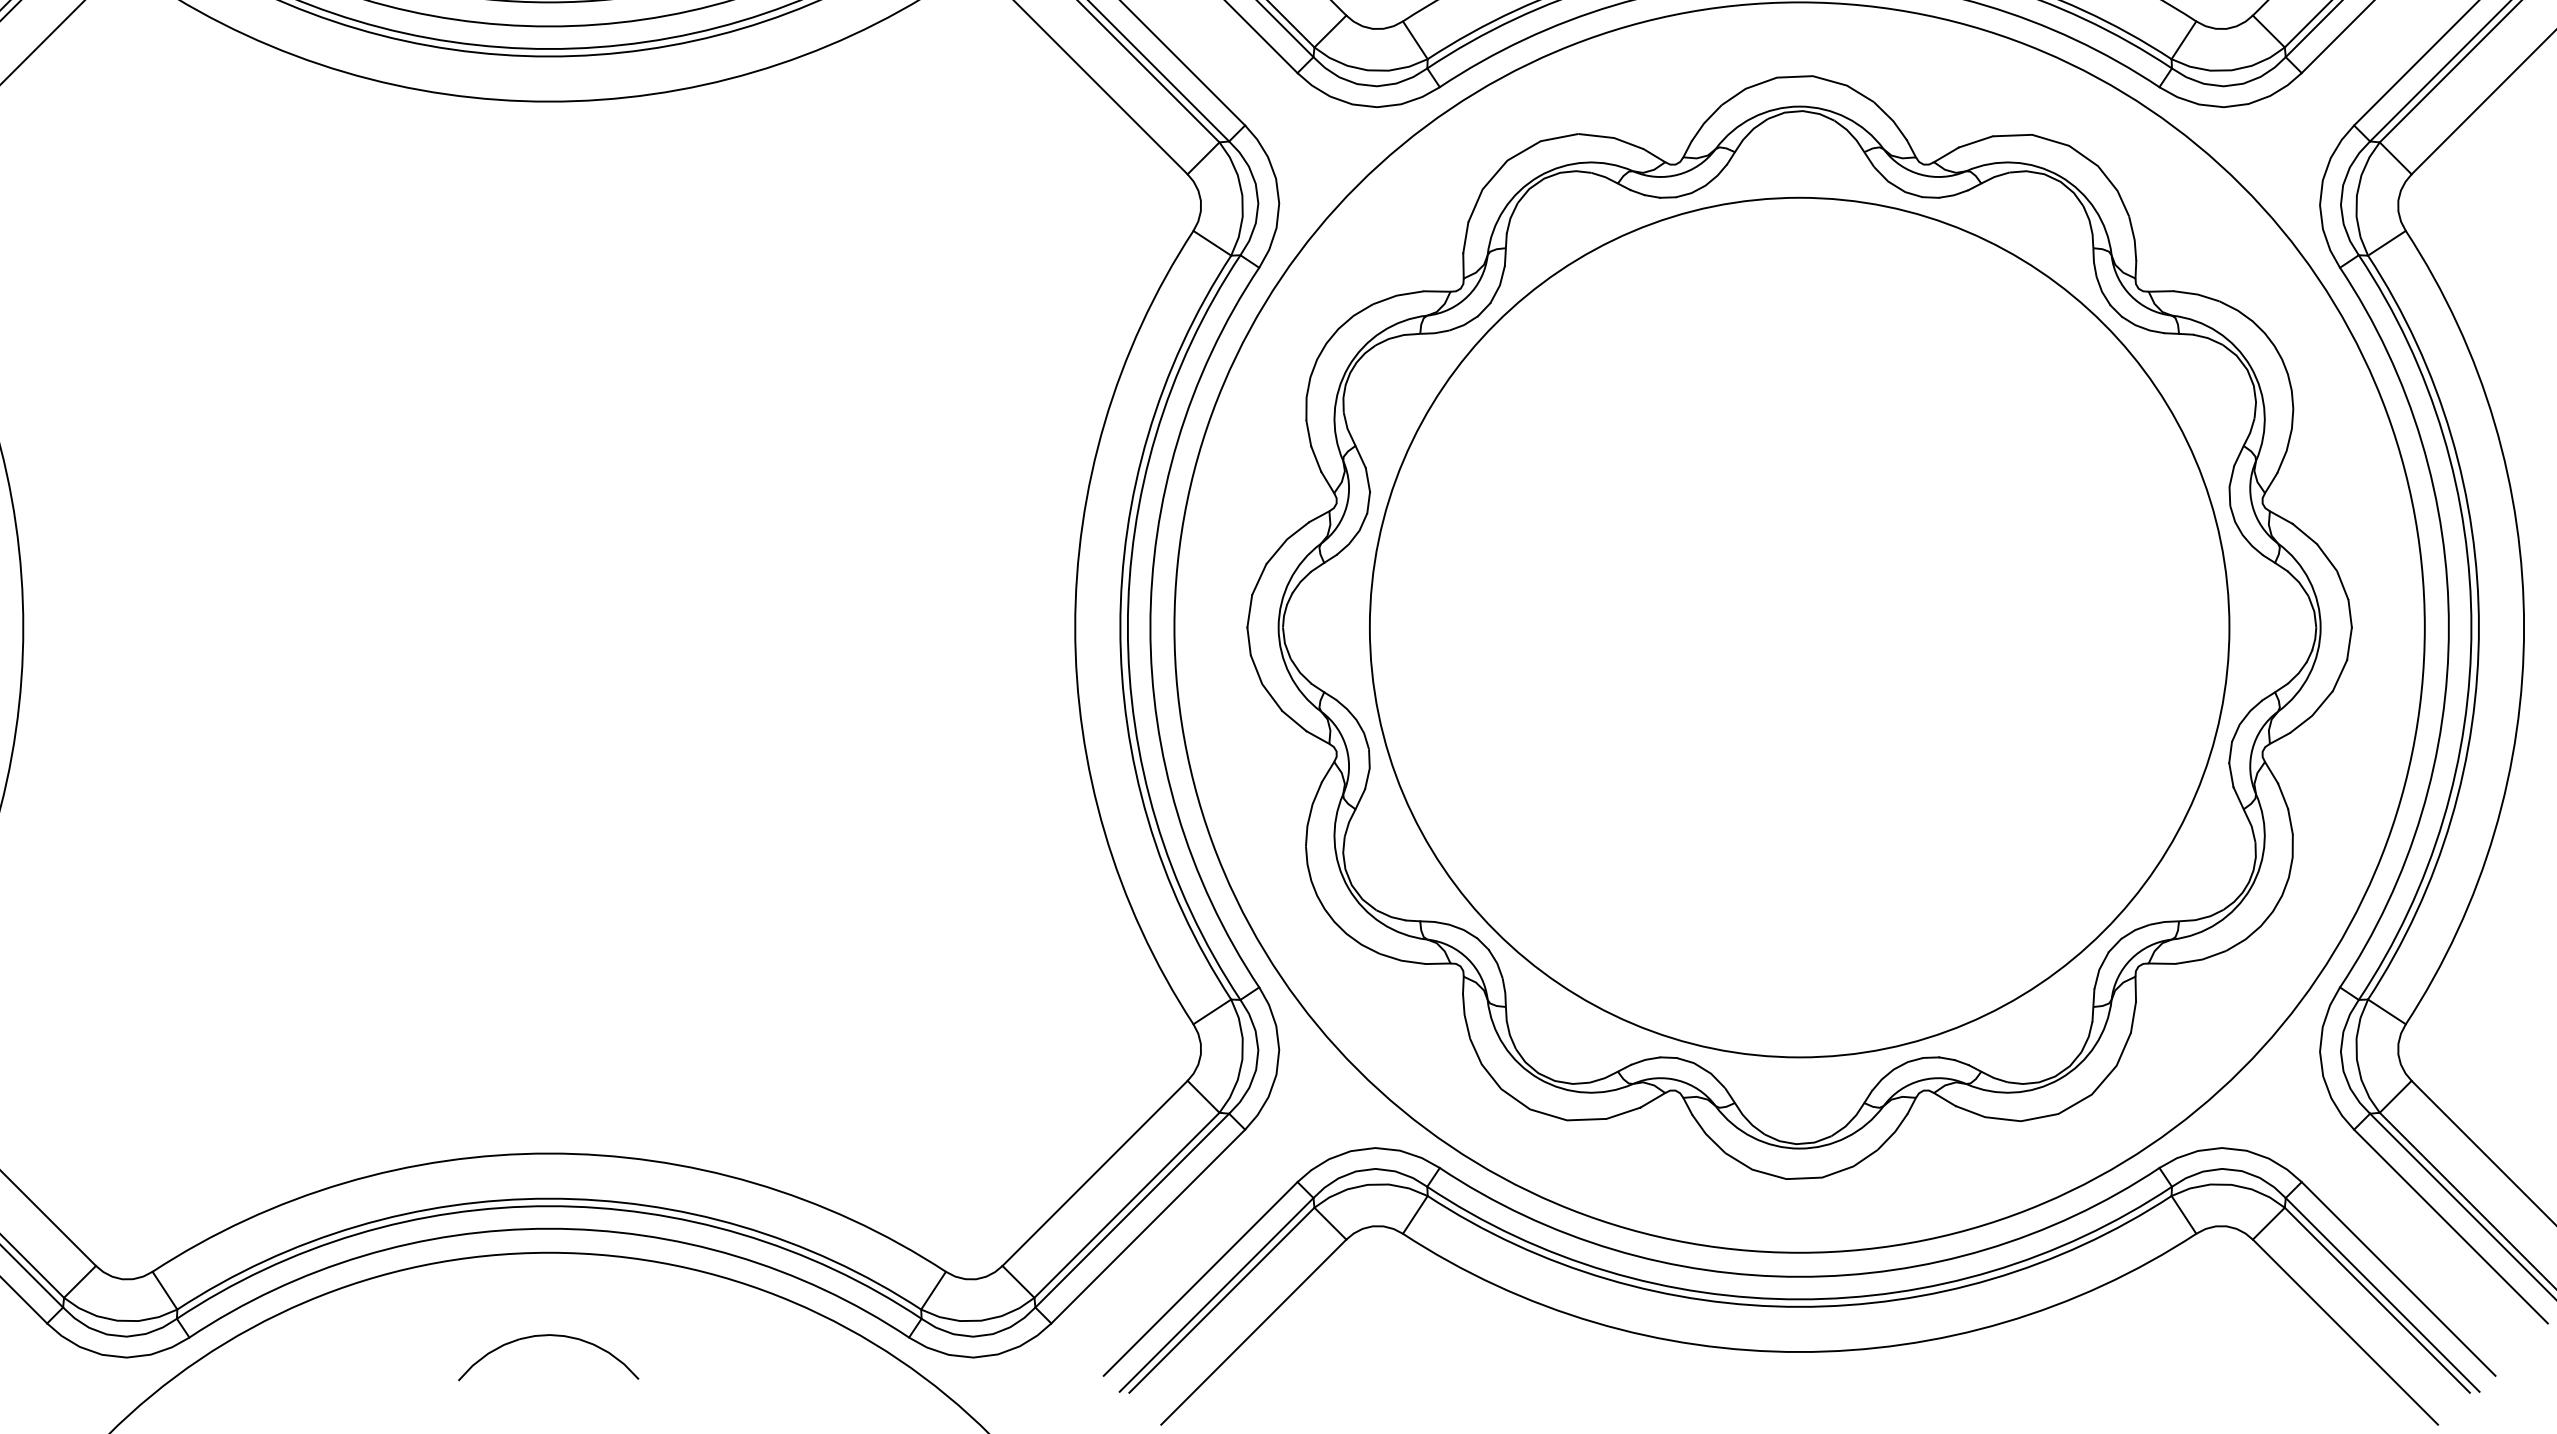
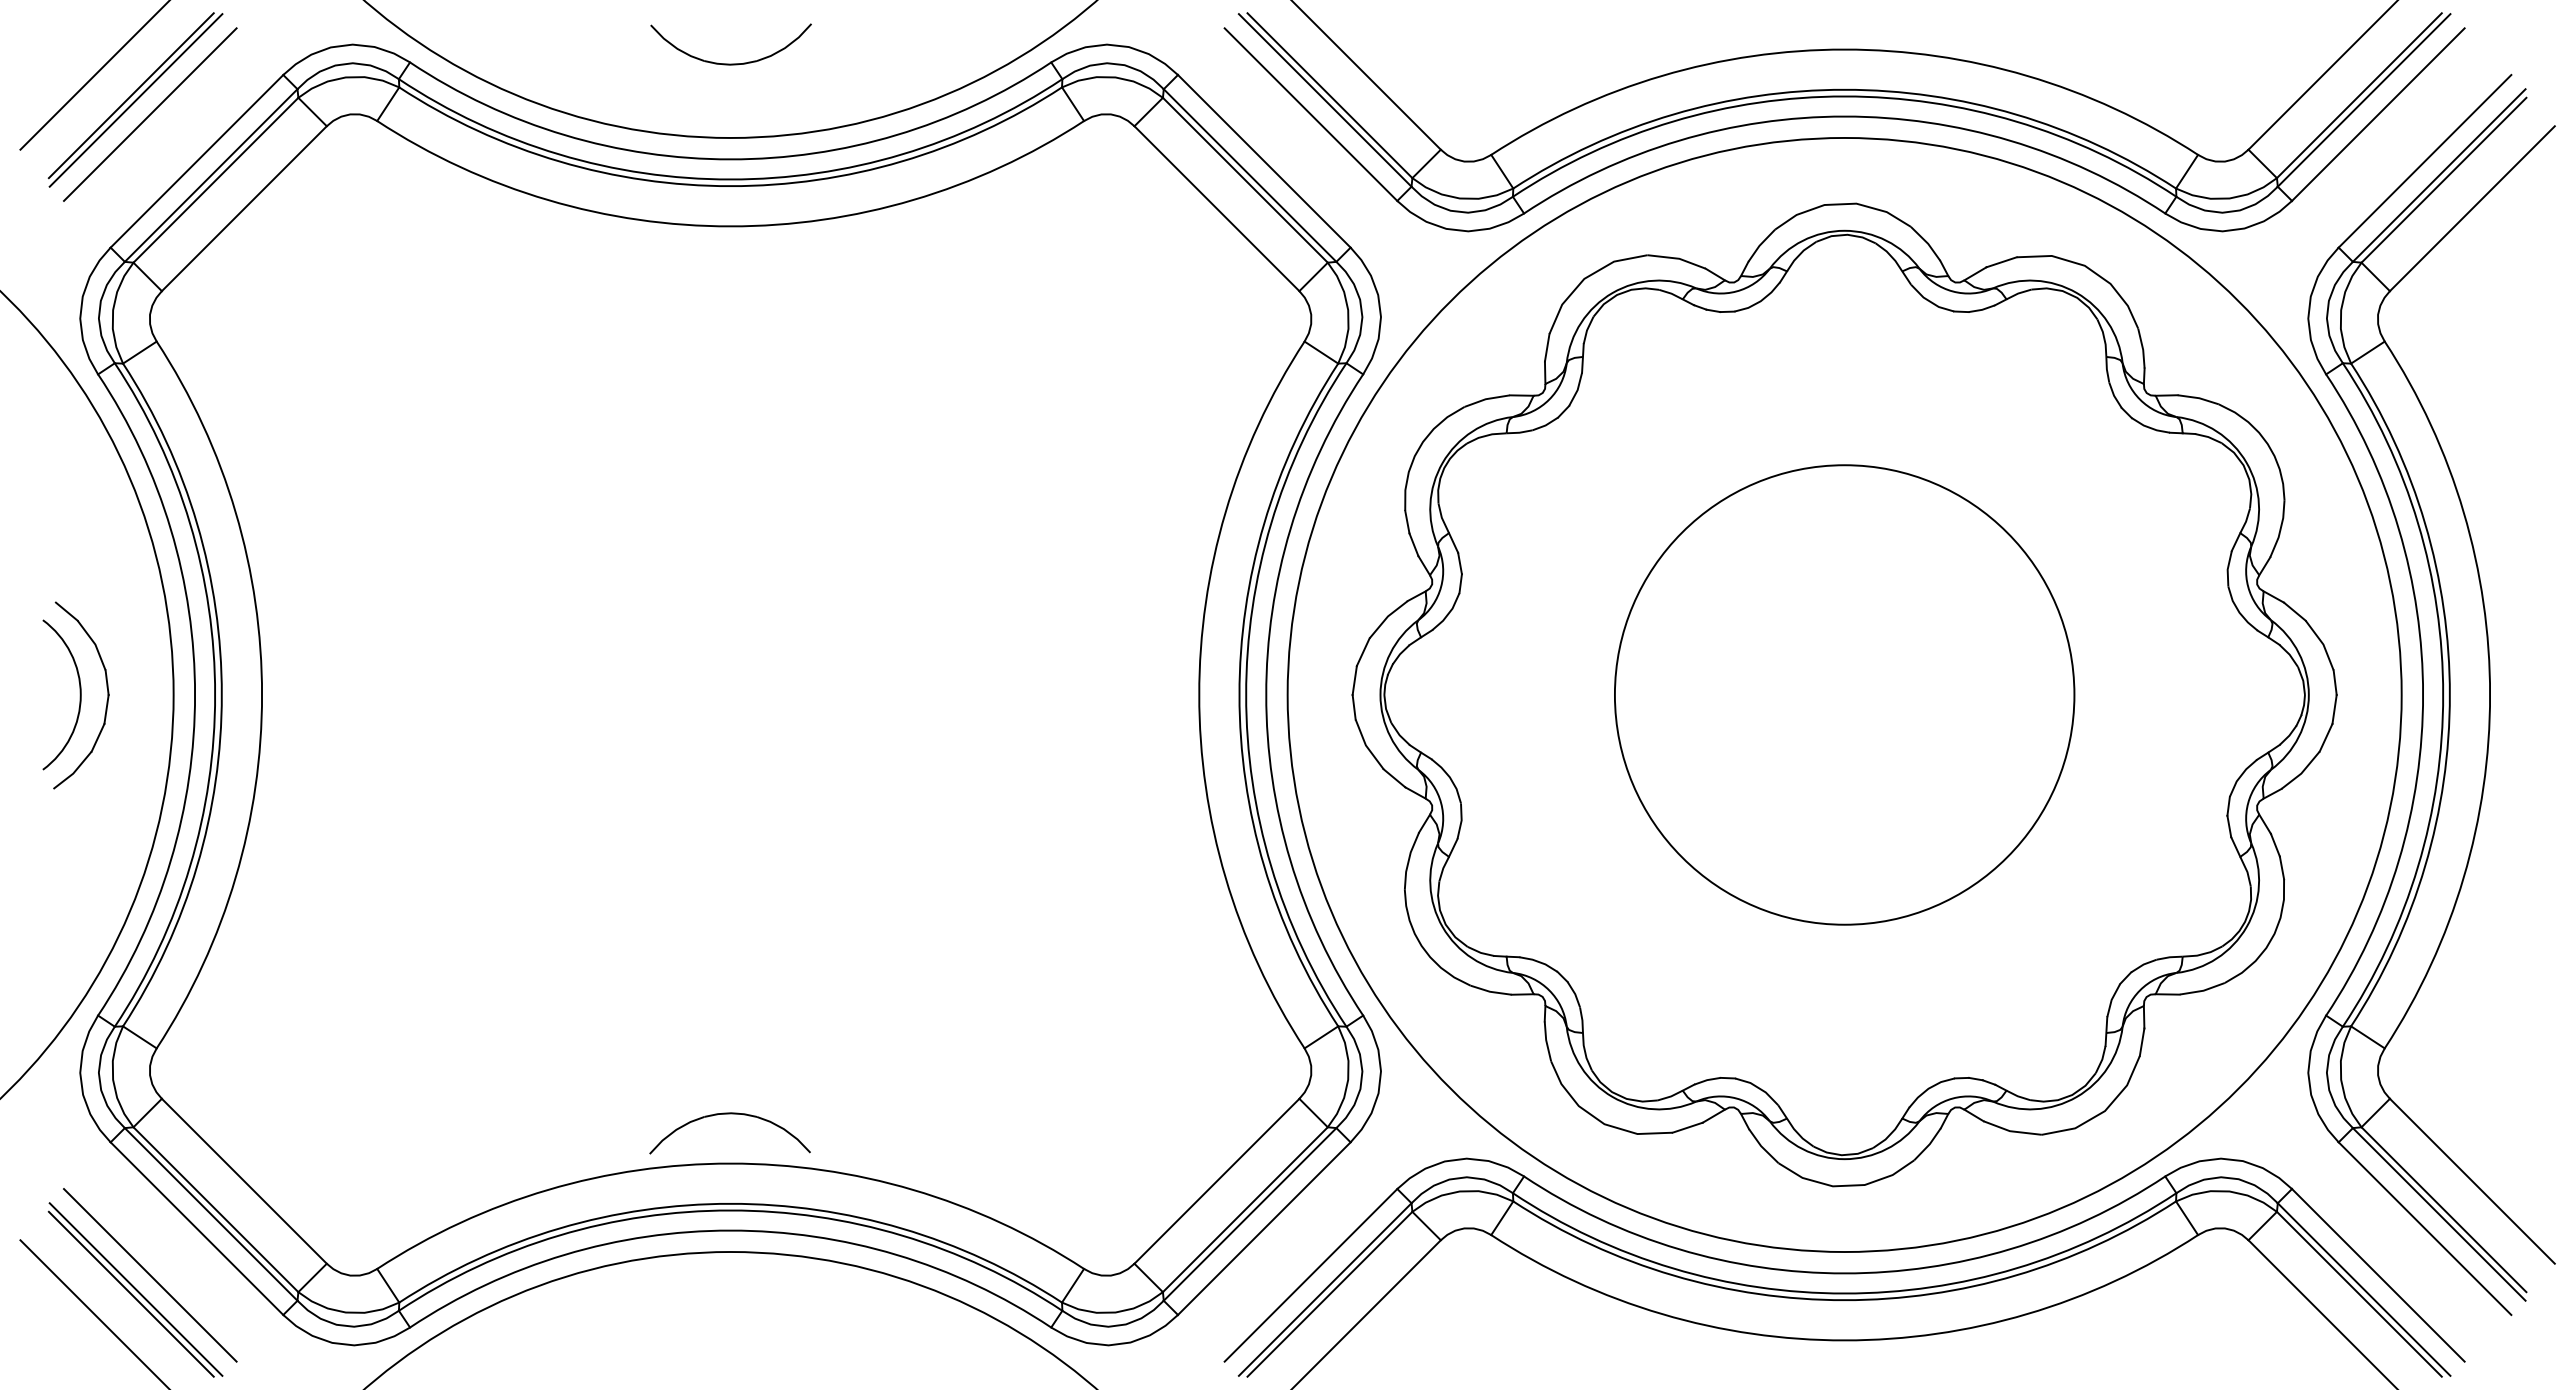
circle: (1799, 627) -> (1844, 694), size x0.6
part: (547, 1336) -> (729, 1114), moved

